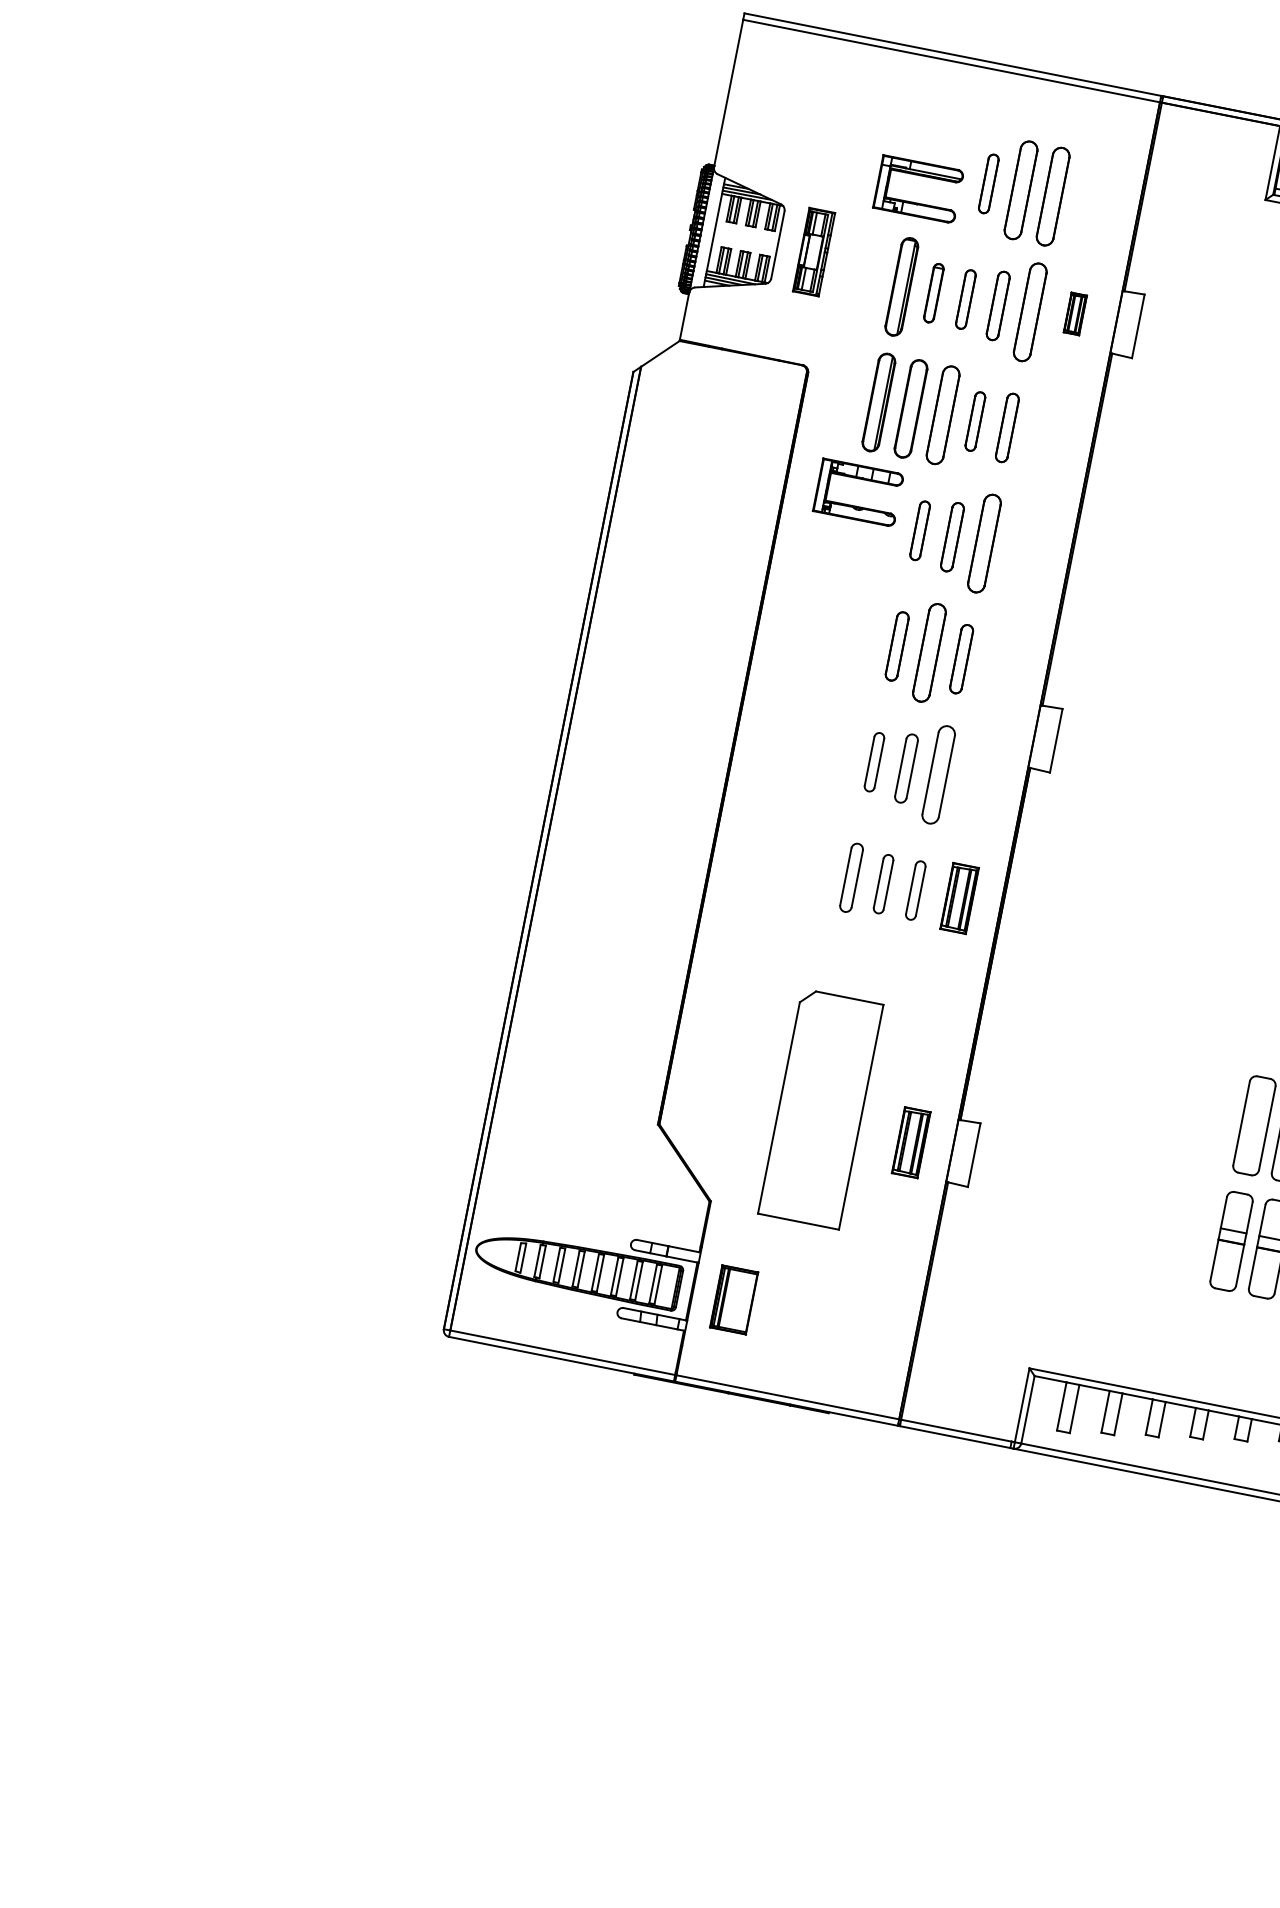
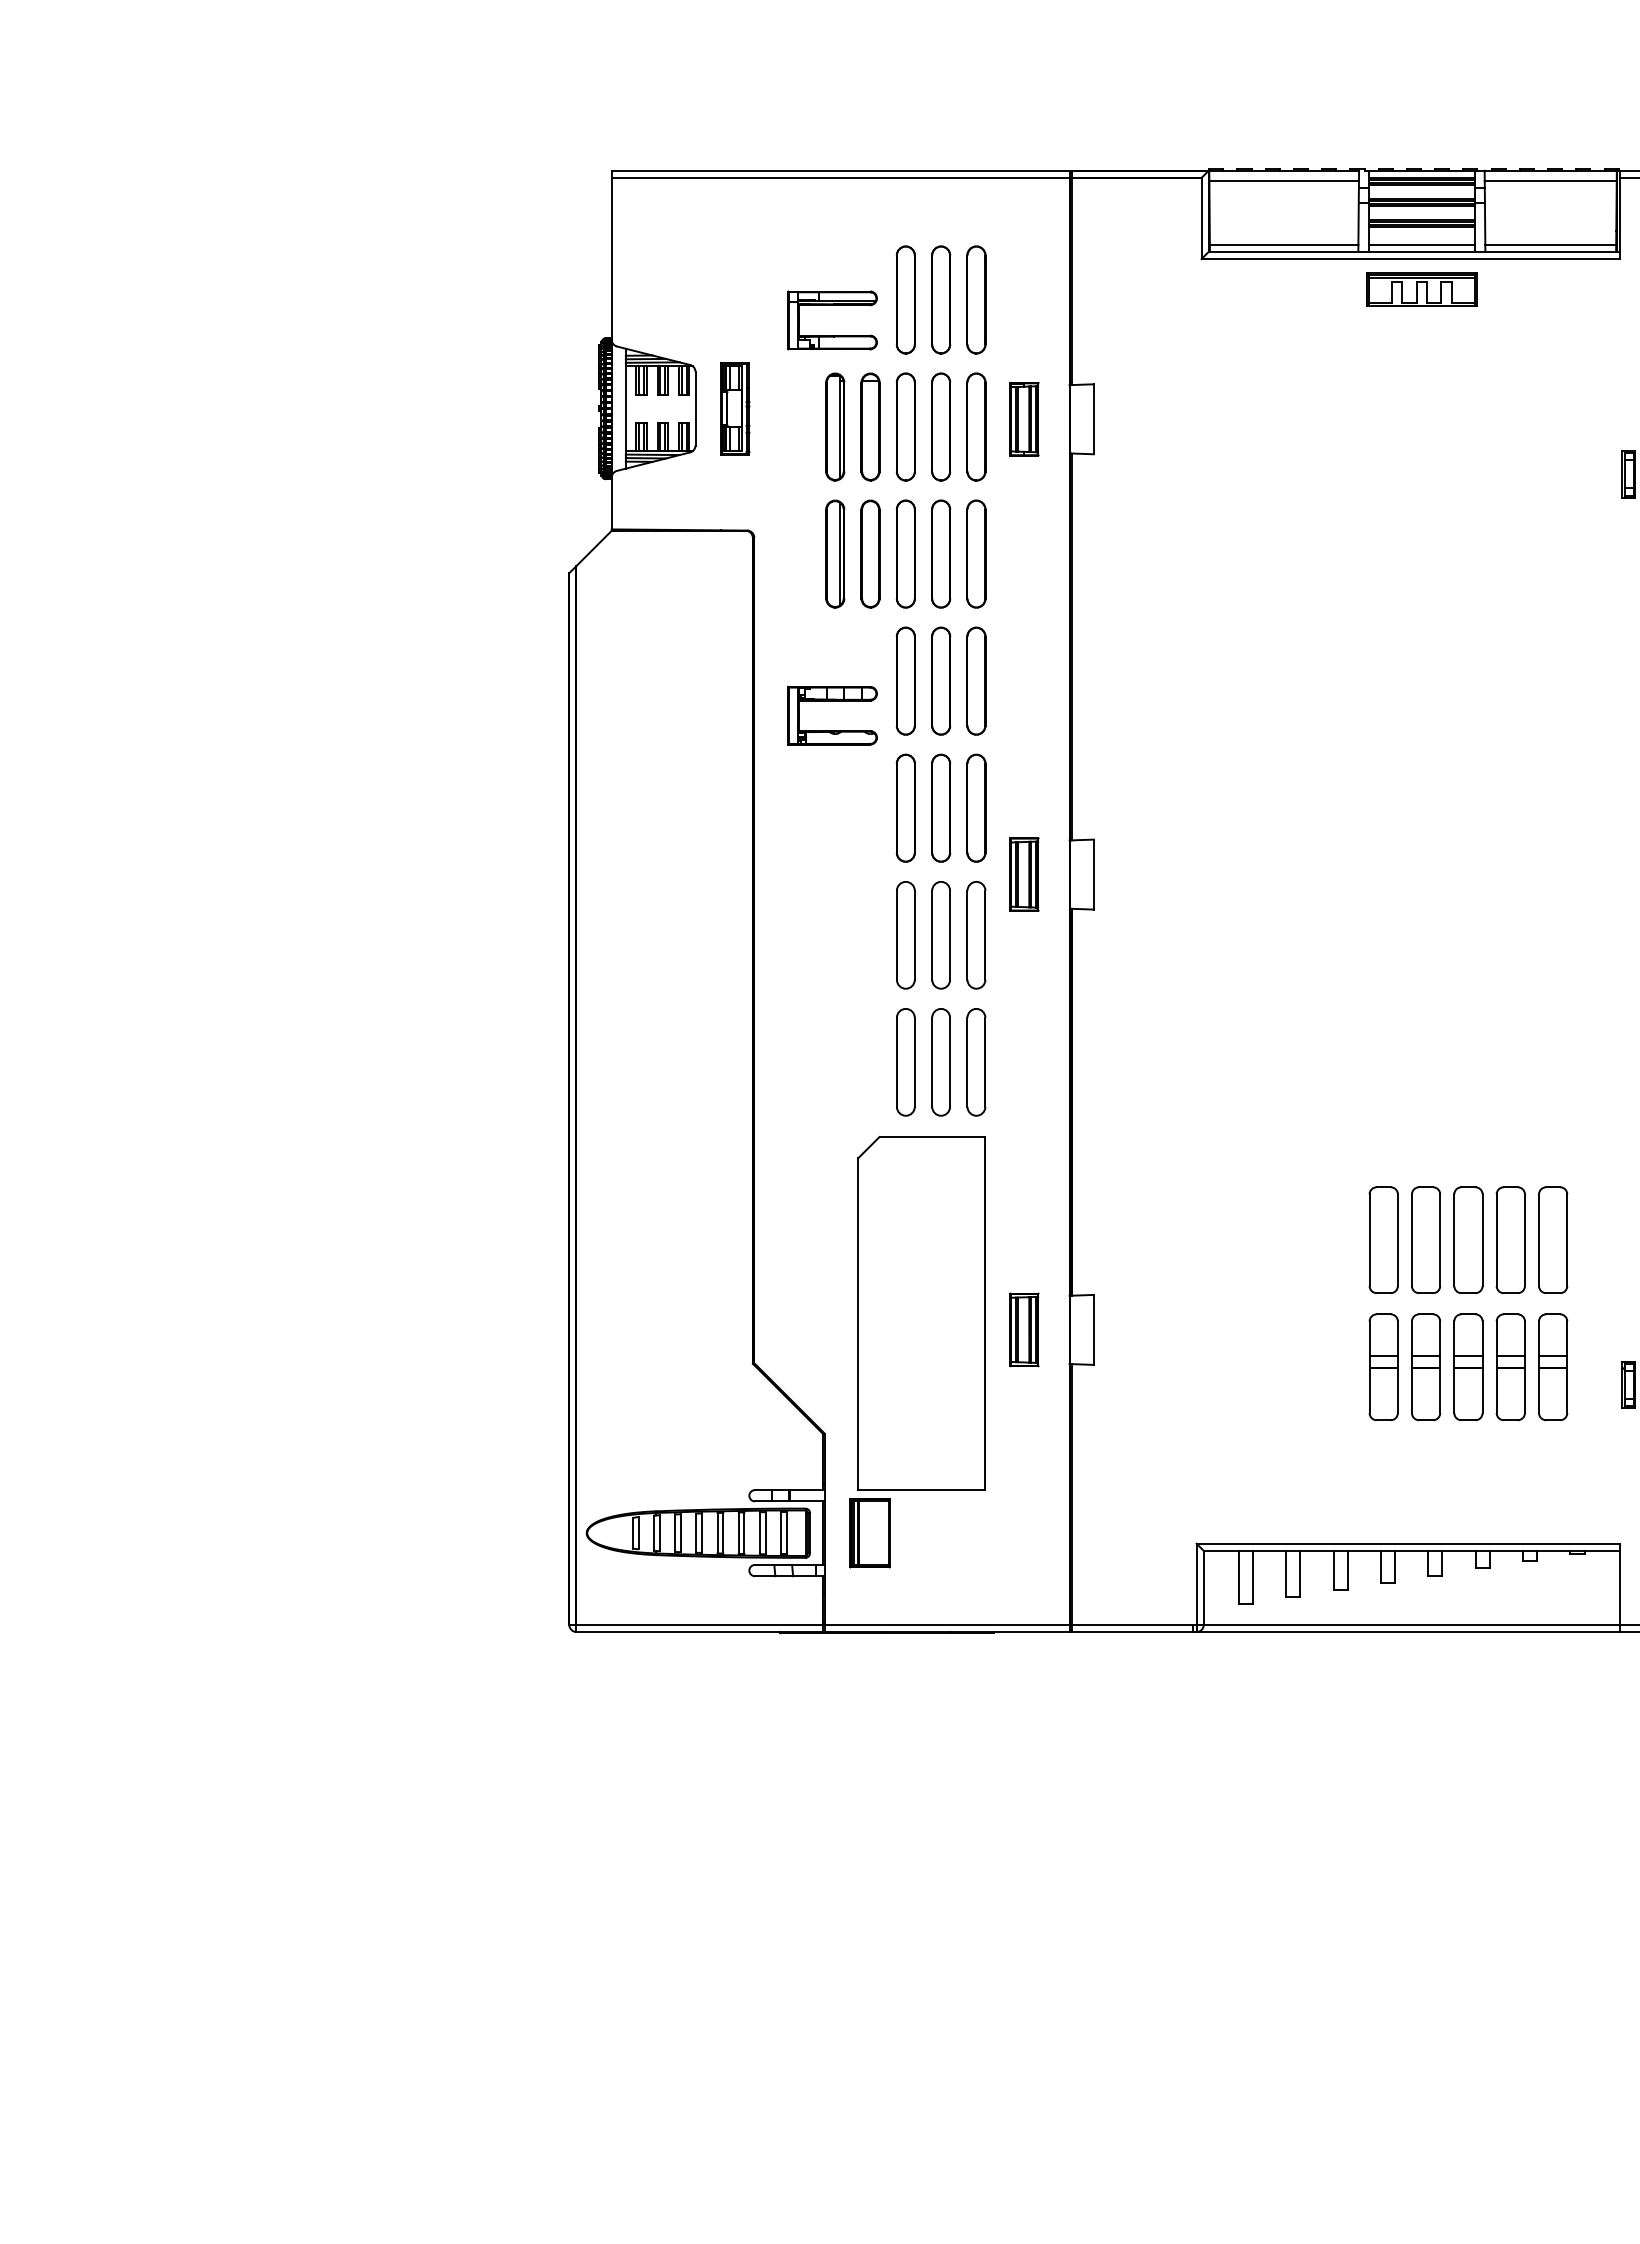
part: (988, 183) -> (905, 299), size x1.67
part: (933, 292) -> (870, 426), size x1.67
part: (965, 299) -> (905, 426), size x1.67
part: (998, 305) -> (941, 426), size x1.43
part: (1075, 314) -> (1024, 419), size x1.67
part: (975, 421) -> (941, 553), size x1.67
part: (1007, 427) -> (976, 553), size x1.43
part: (860, 479) -> (832, 701), moved
part: (920, 530) -> (905, 680), size x1.67
part: (952, 536) -> (941, 680), size x1.43
part: (897, 645) -> (905, 807), size x1.43
part: (961, 658) -> (976, 807), size x1.43
part: (874, 762) -> (905, 935), size x1.67
part: (905, 768) -> (940, 935), size x1.43
part: (851, 877) -> (905, 1062), size x1.43
part: (883, 884) -> (940, 1062), size x1.67
part: (915, 890) -> (976, 1062), size x1.67
part: (959, 898) -> (1024, 874), moved
part: (820, 1109) -> (921, 1313), size x1.43

